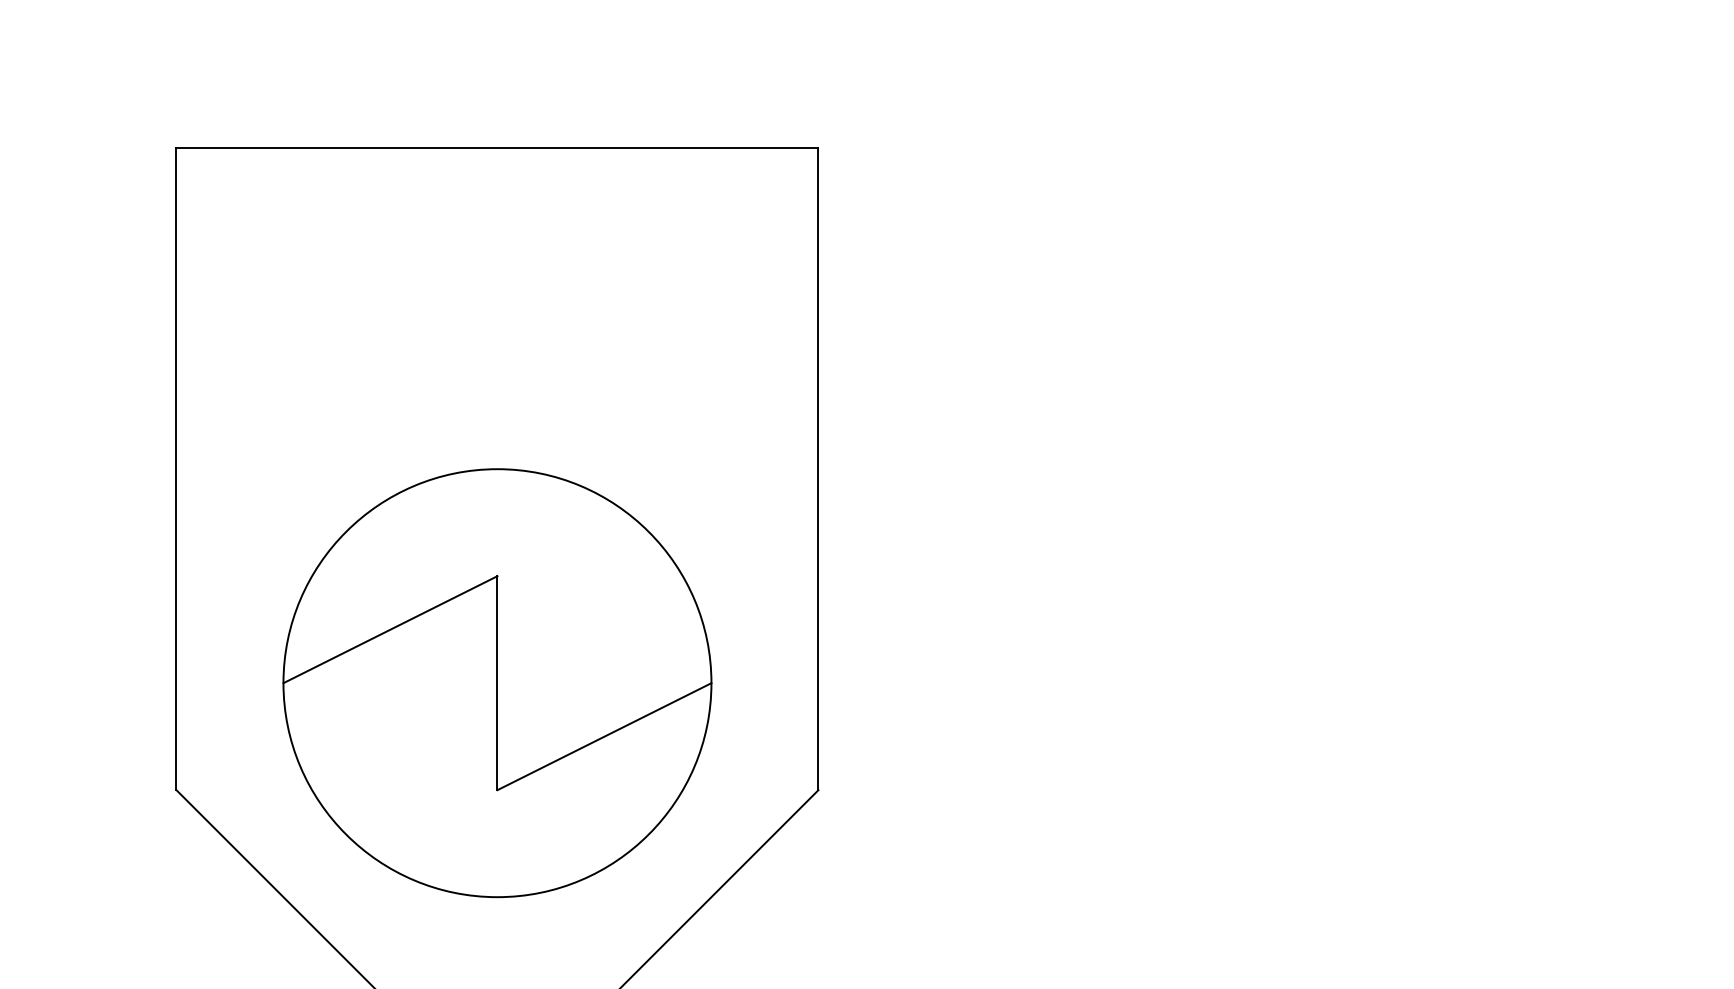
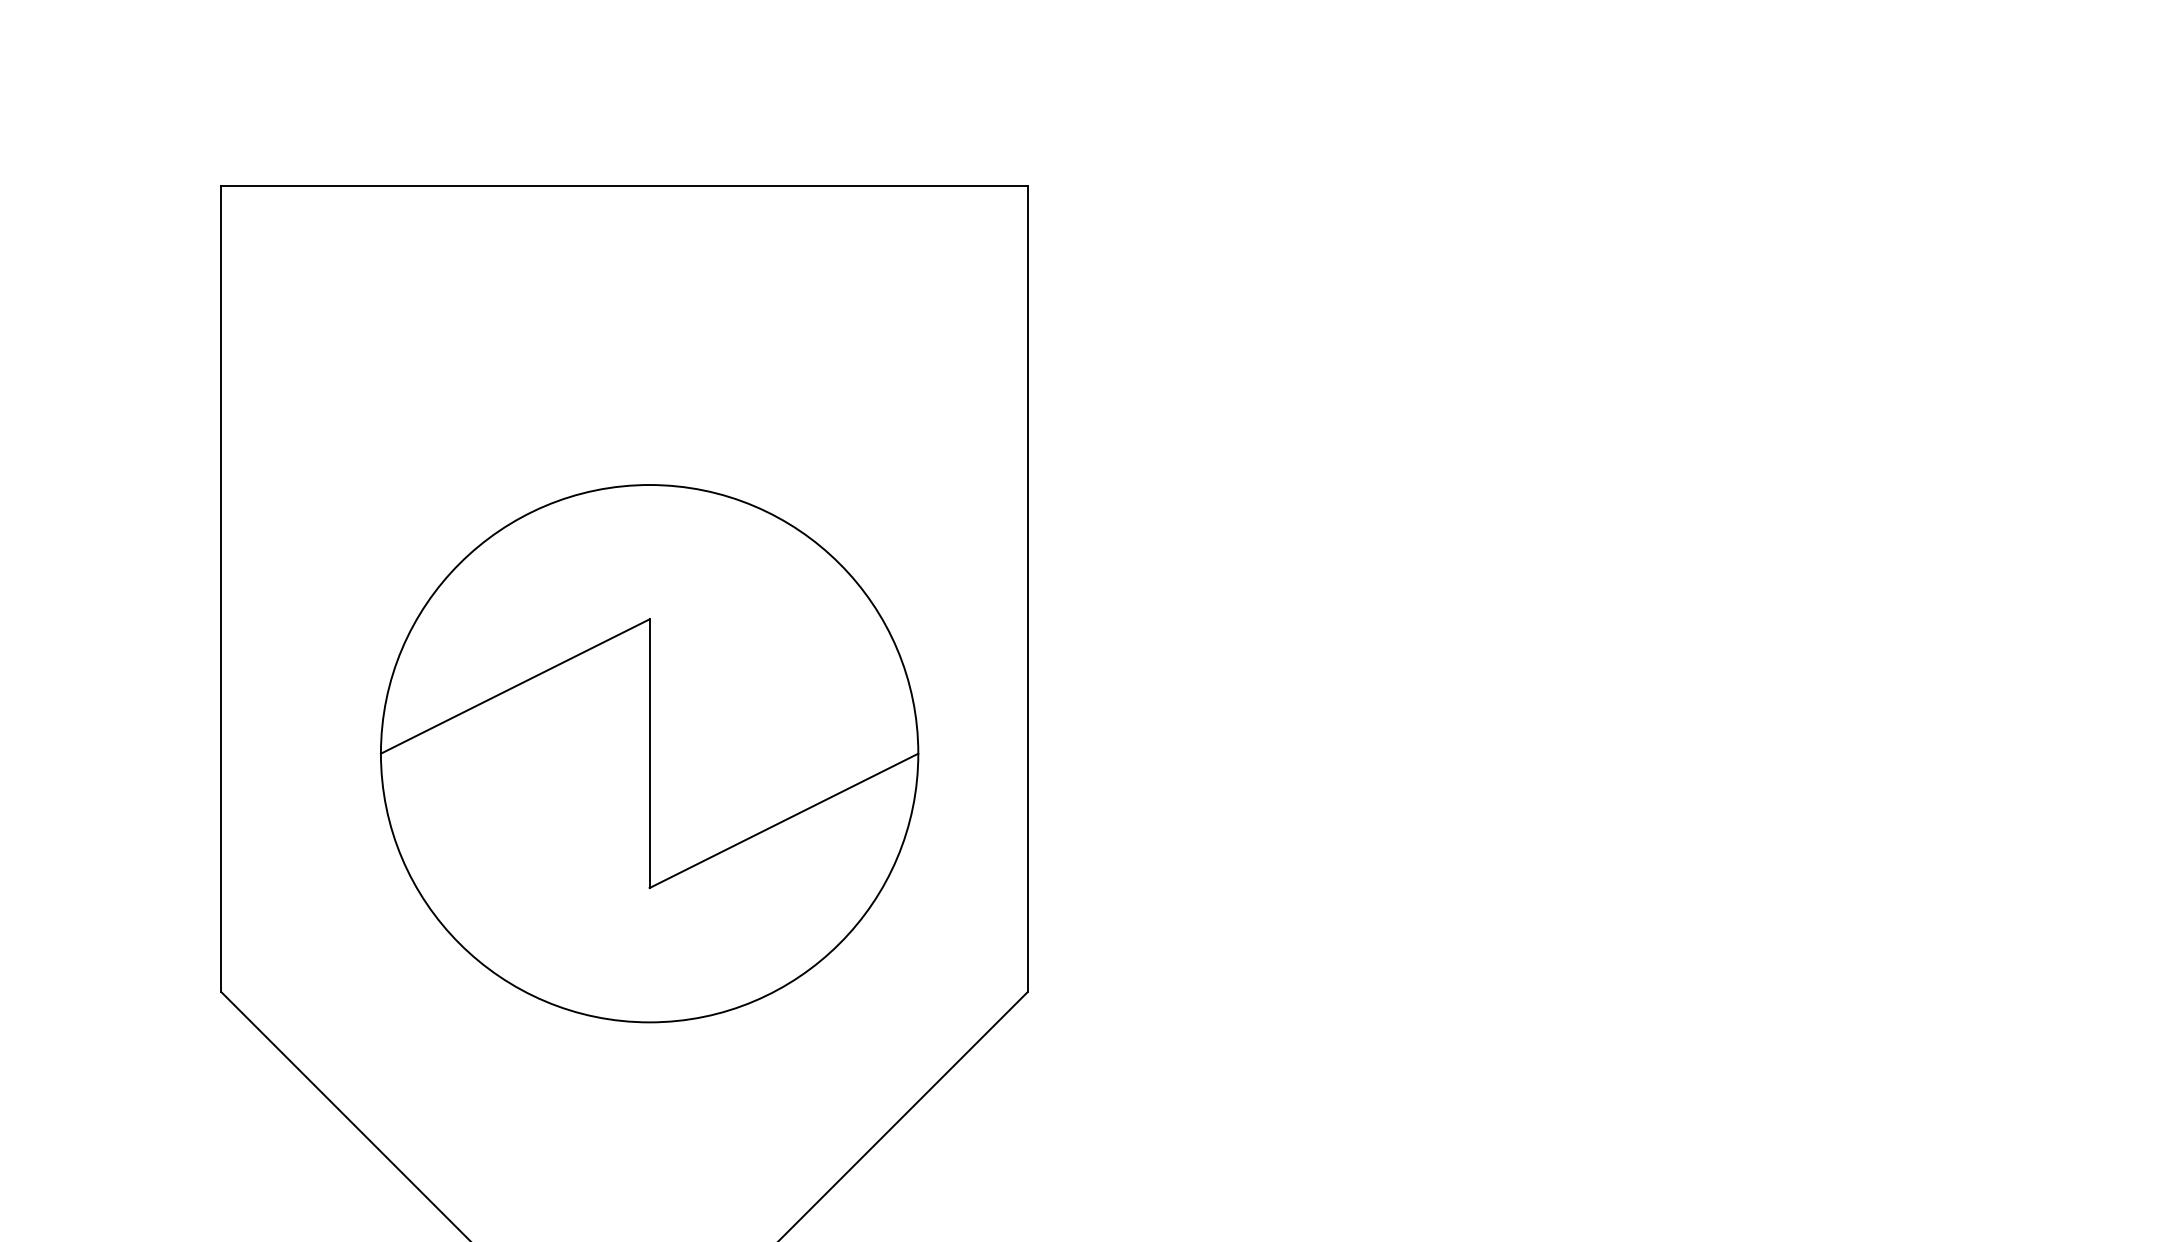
part: (497, 683) -> (649, 754), moved

